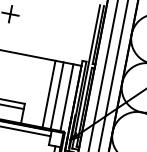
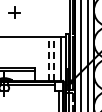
line: (48, 93) -> (48, 58), solid -> dashed
line: (57, 95) -> (54, 58), solid -> dashed

